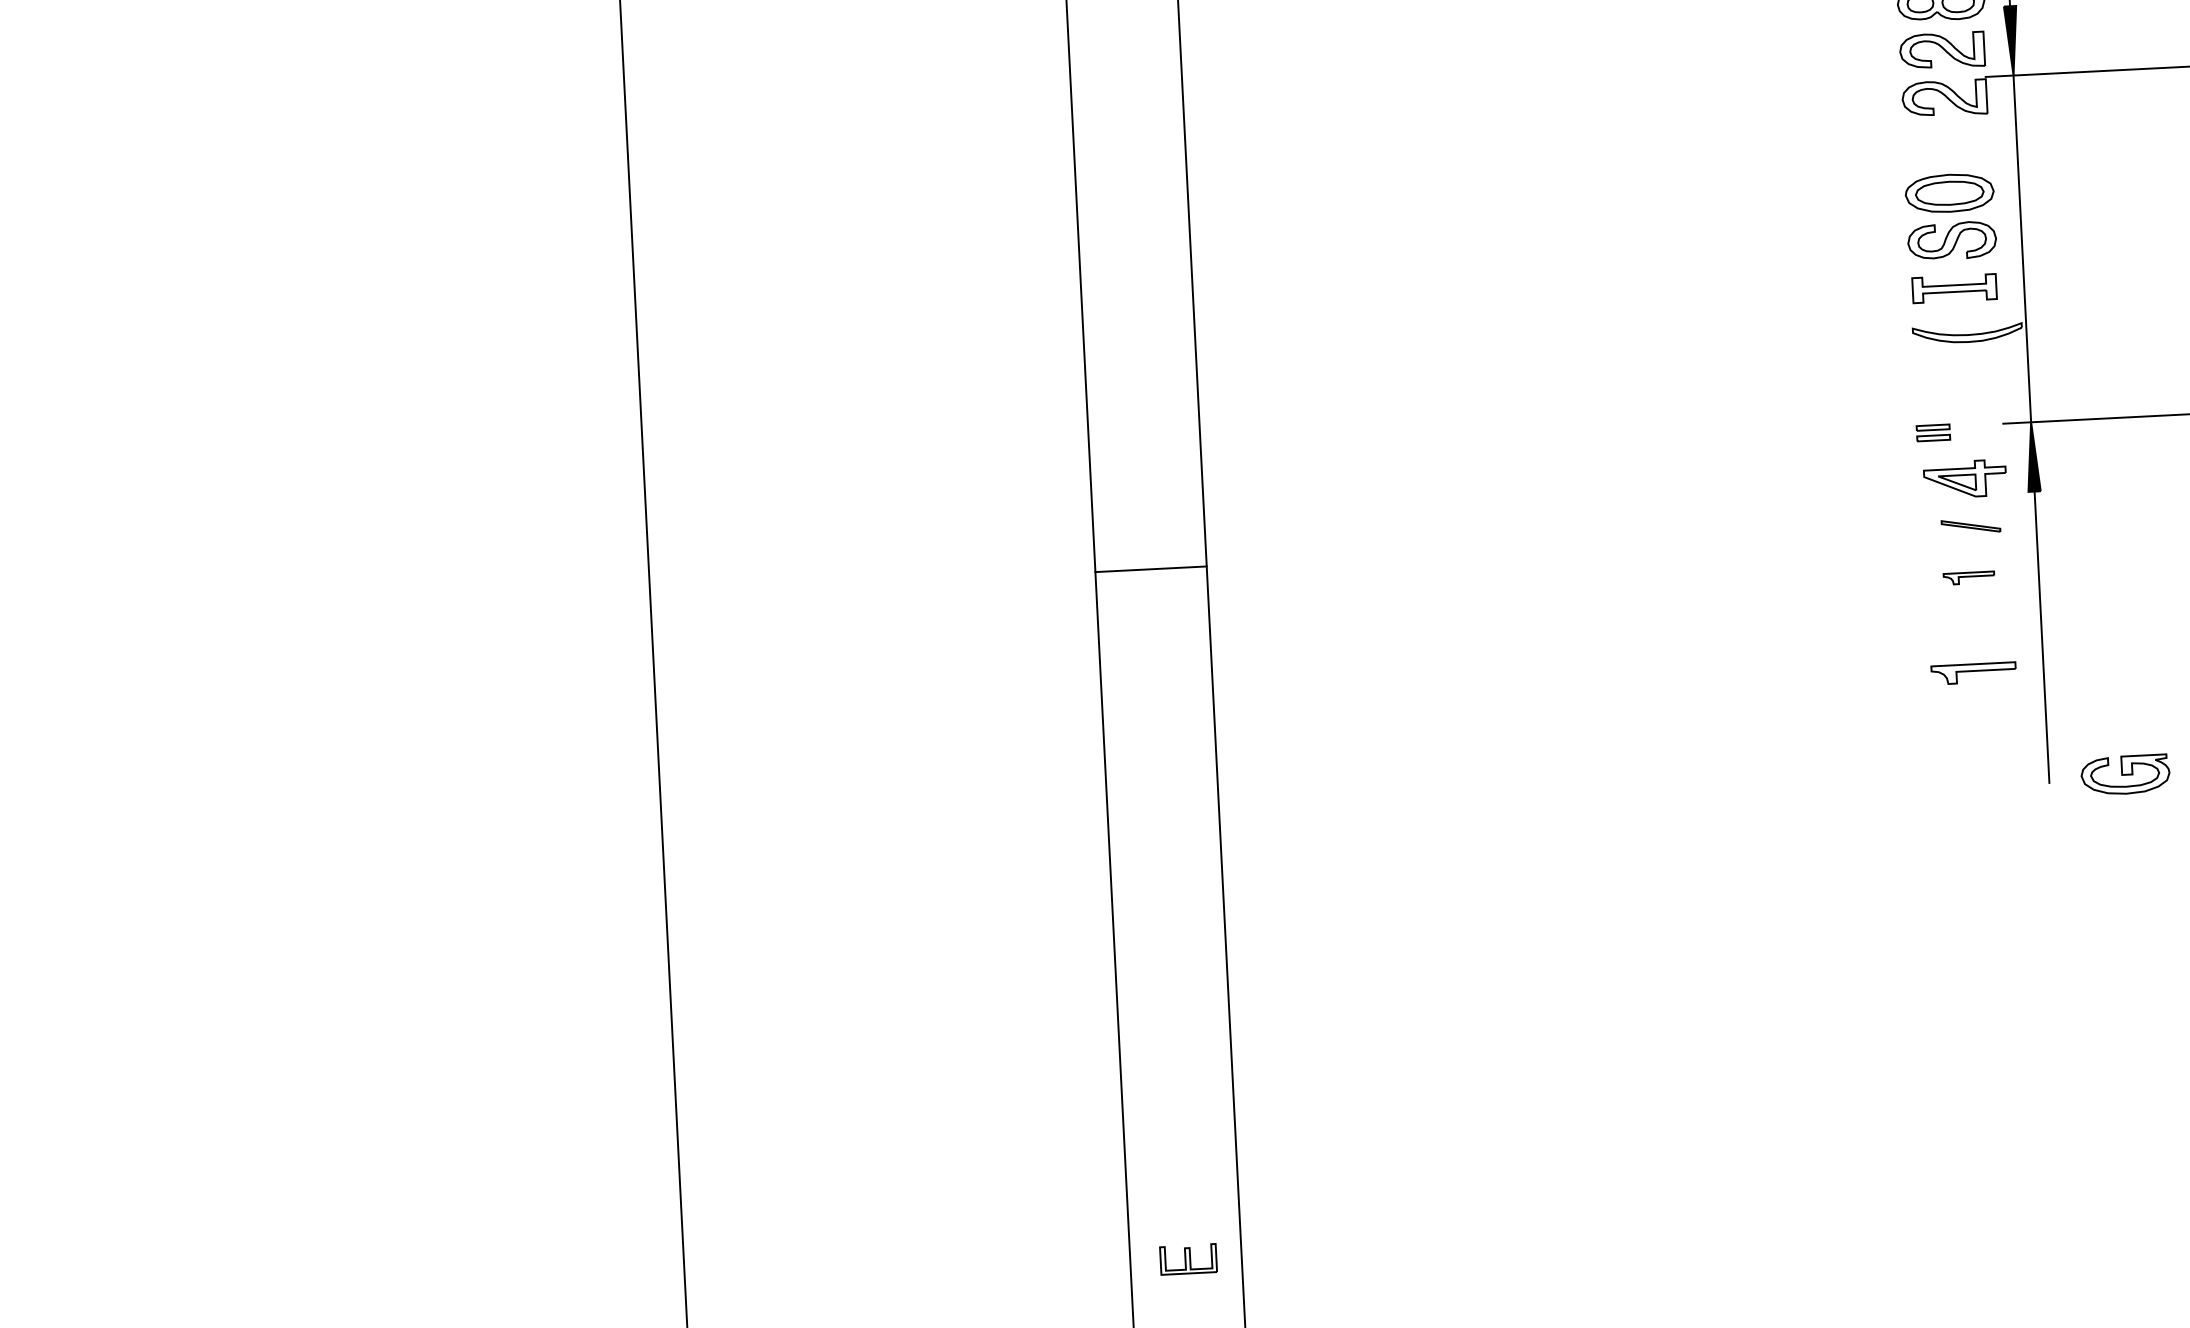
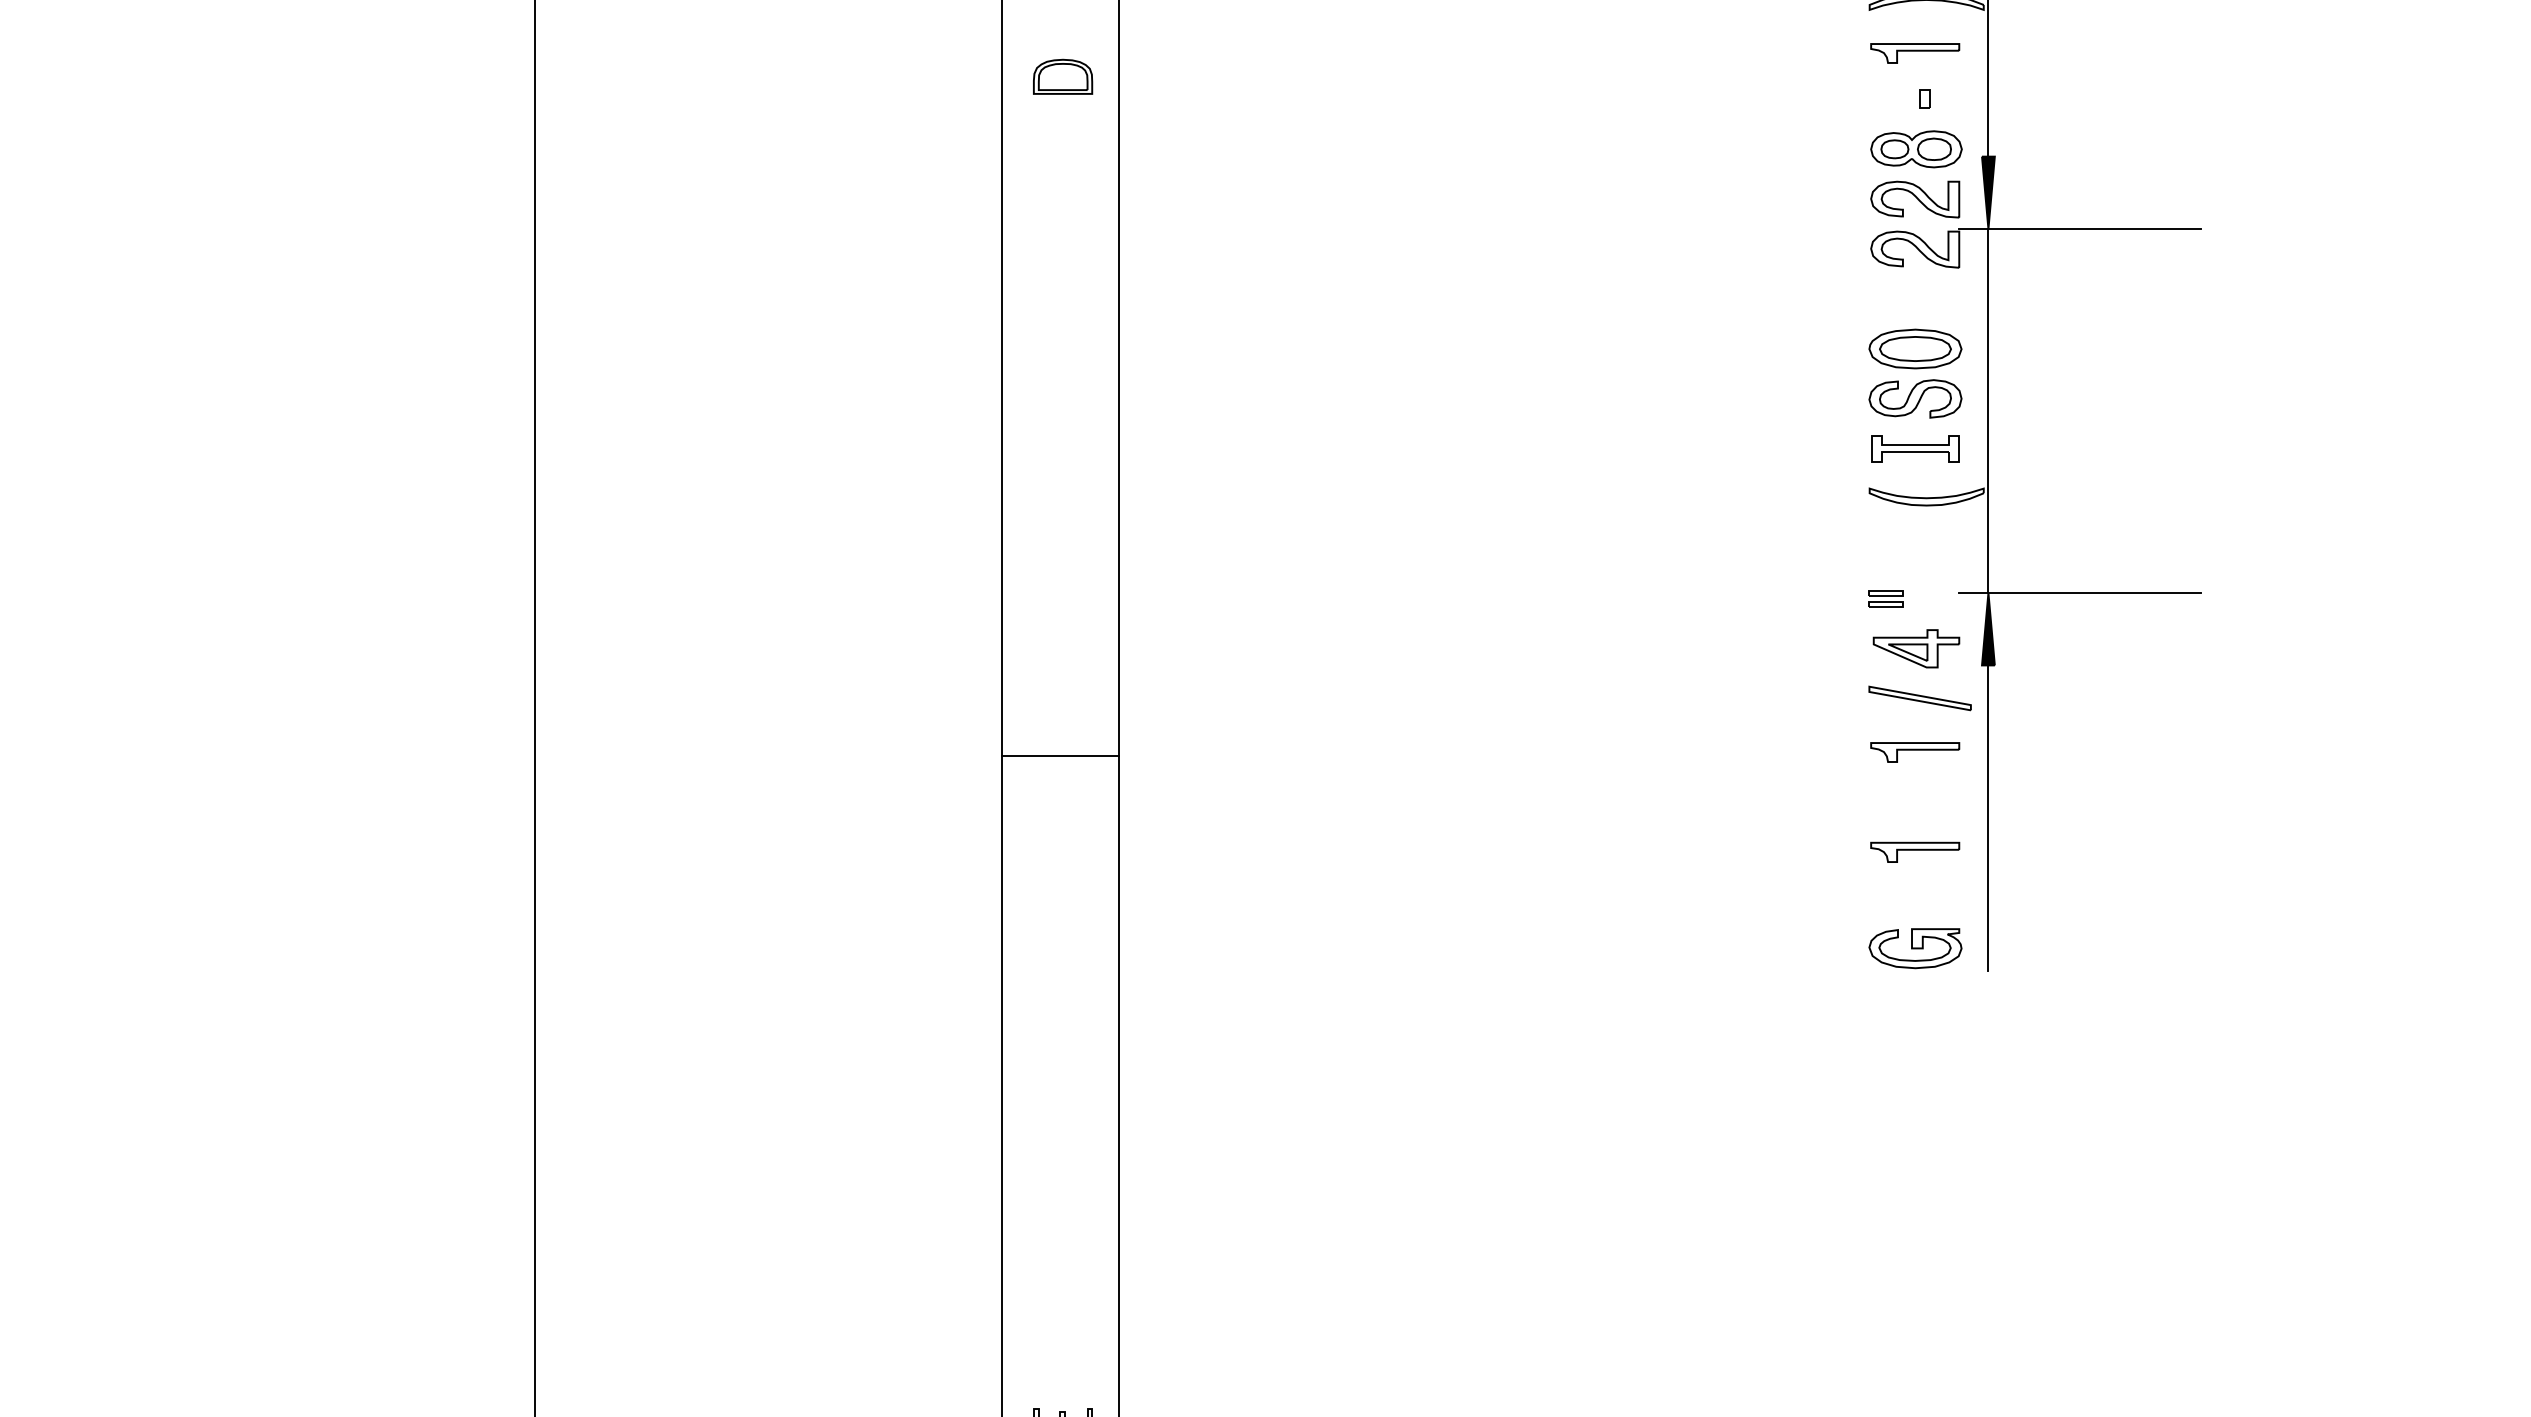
part: (1970, 526) -> (1919, 698), size x1.67
line: (1151, 568) -> (1060, 755), moved
part: (1969, 578) -> (1915, 752), size x1.67
part: (2125, 774) -> (1915, 948), moved

